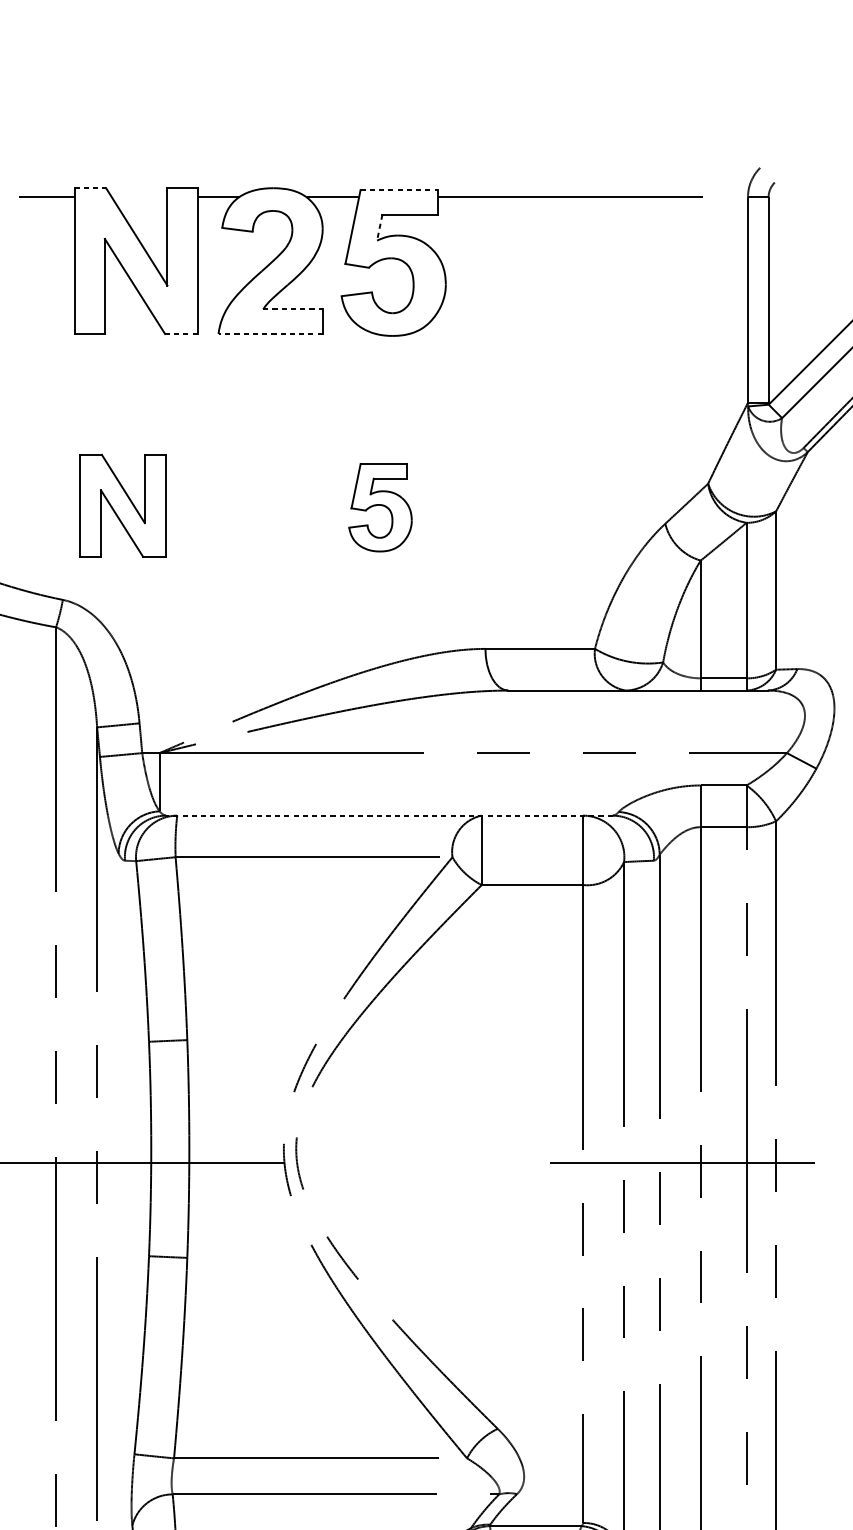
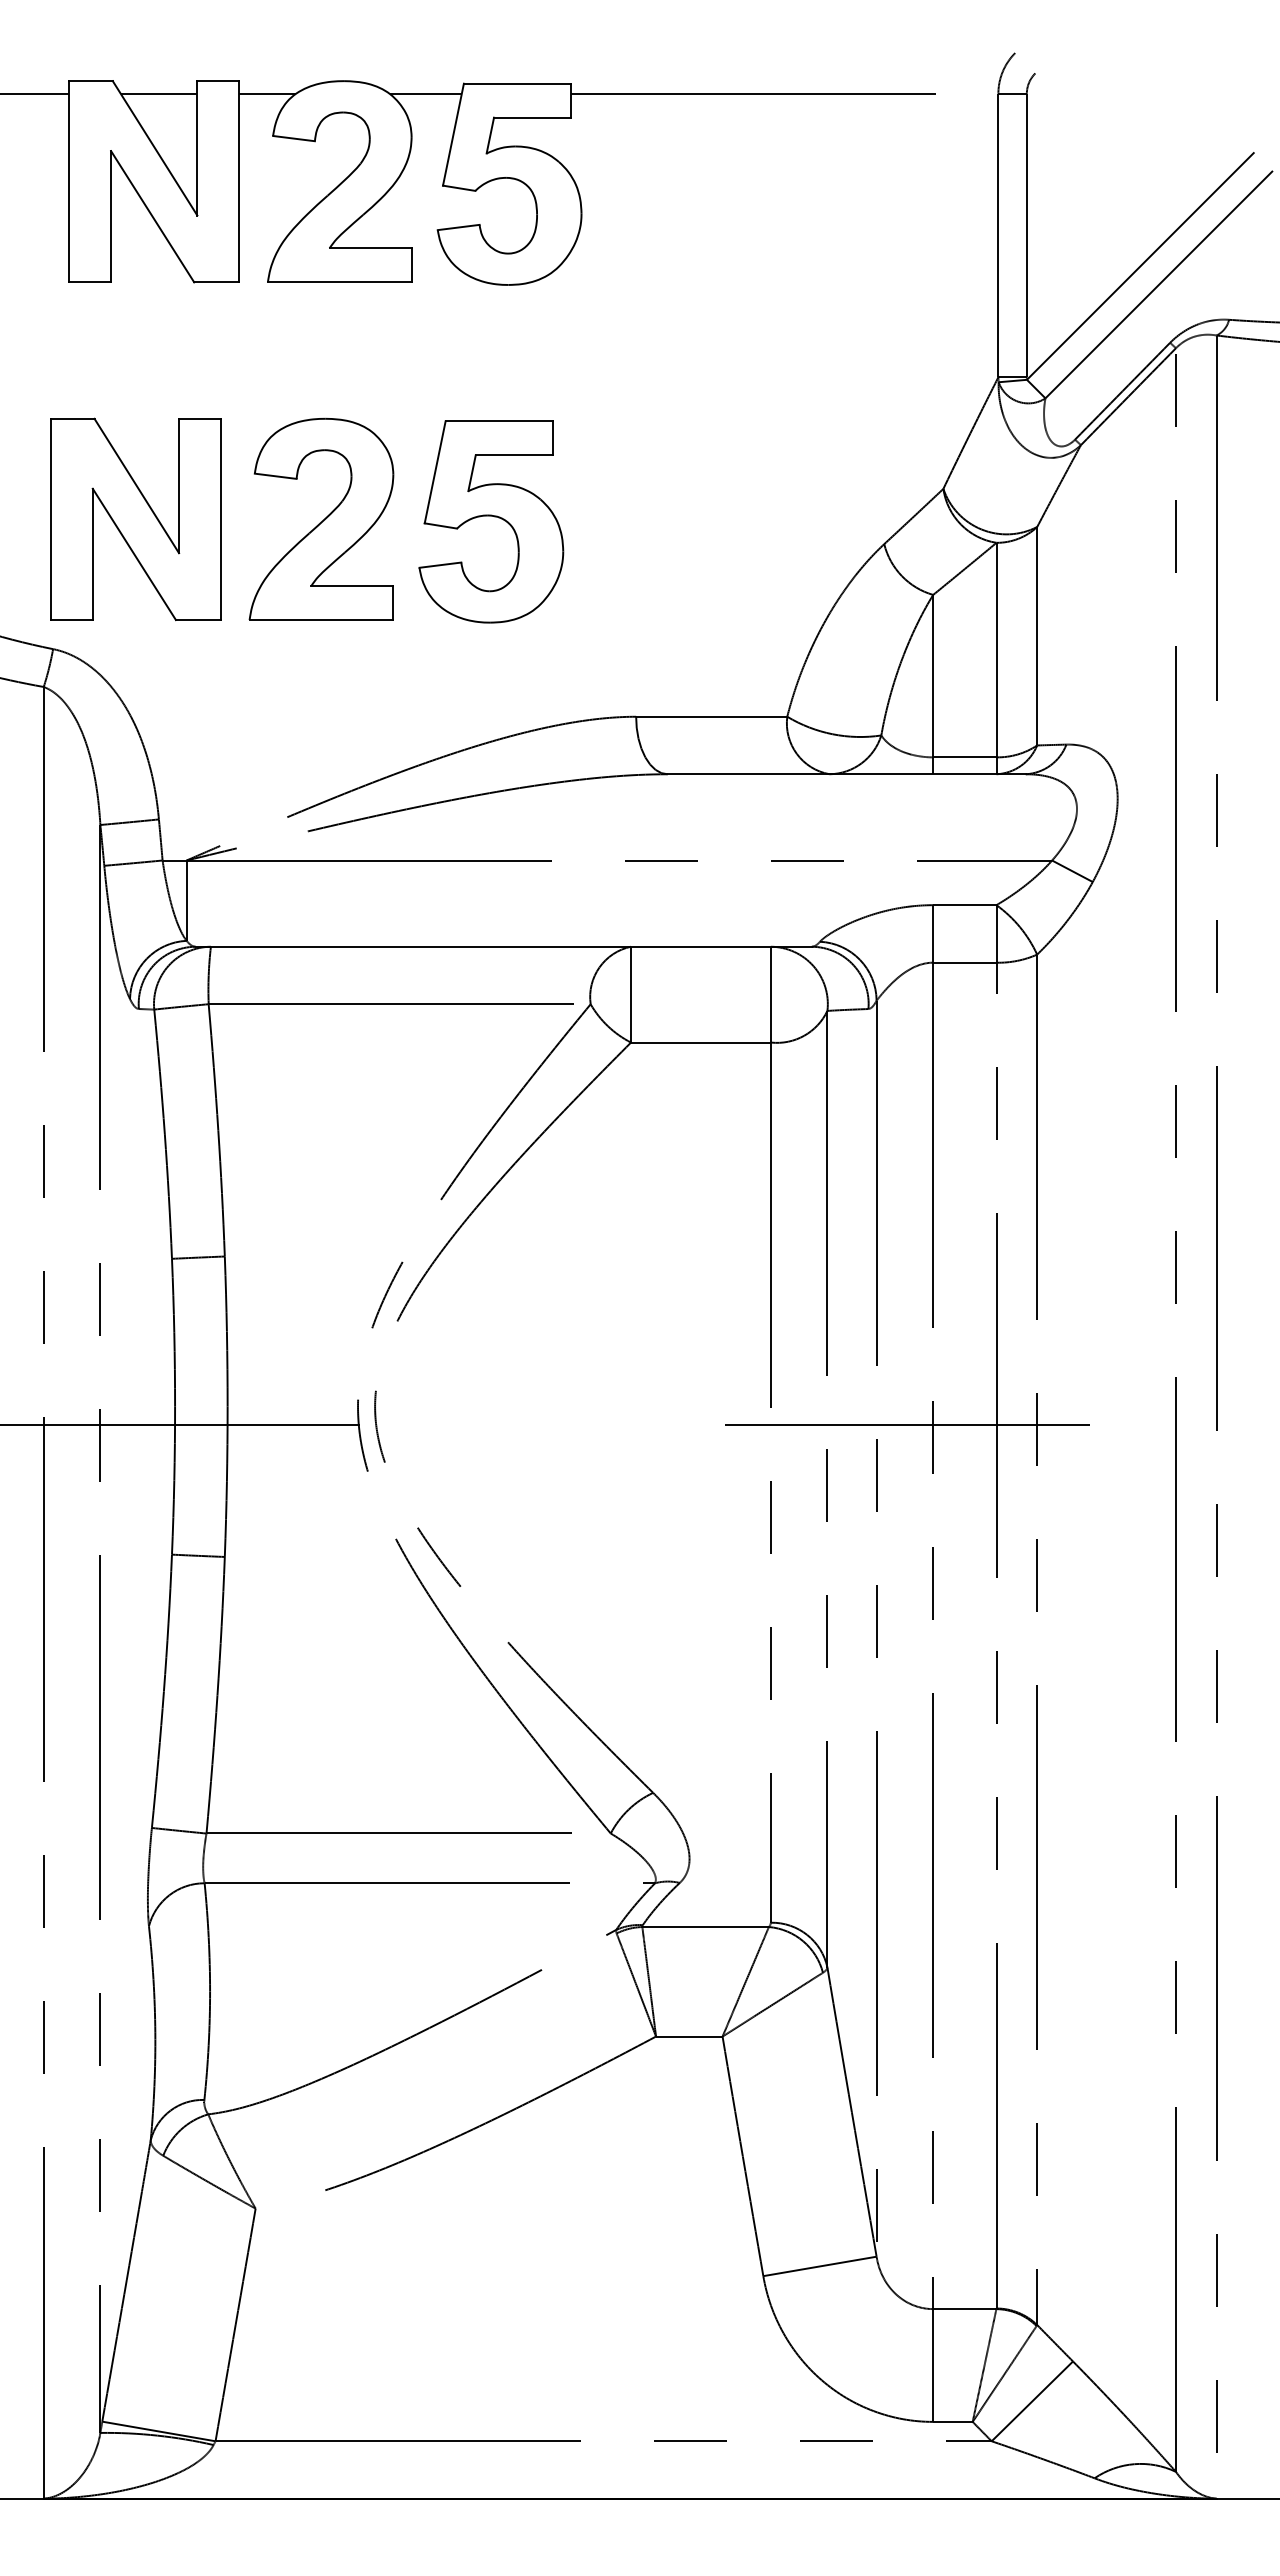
line: (90, 188) -> (91, 81), dashed -> solid
line: (399, 189) -> (517, 83), dashed -> solid
line: (139, 197) -> (158, 93), added
line: (379, 228) -> (490, 136), dashed -> solid
line: (293, 309) -> (371, 248), dashed -> solid
line: (181, 334) -> (216, 282), dashed -> solid
line: (270, 334) -> (339, 282), dashed -> solid
part: (122, 505) -> (135, 519), size x1.43
part: (257, 505) -> (321, 518), added
part: (380, 507) -> (491, 521), size x1.67
line: (389, 815) -> (503, 946), dashed -> solid

